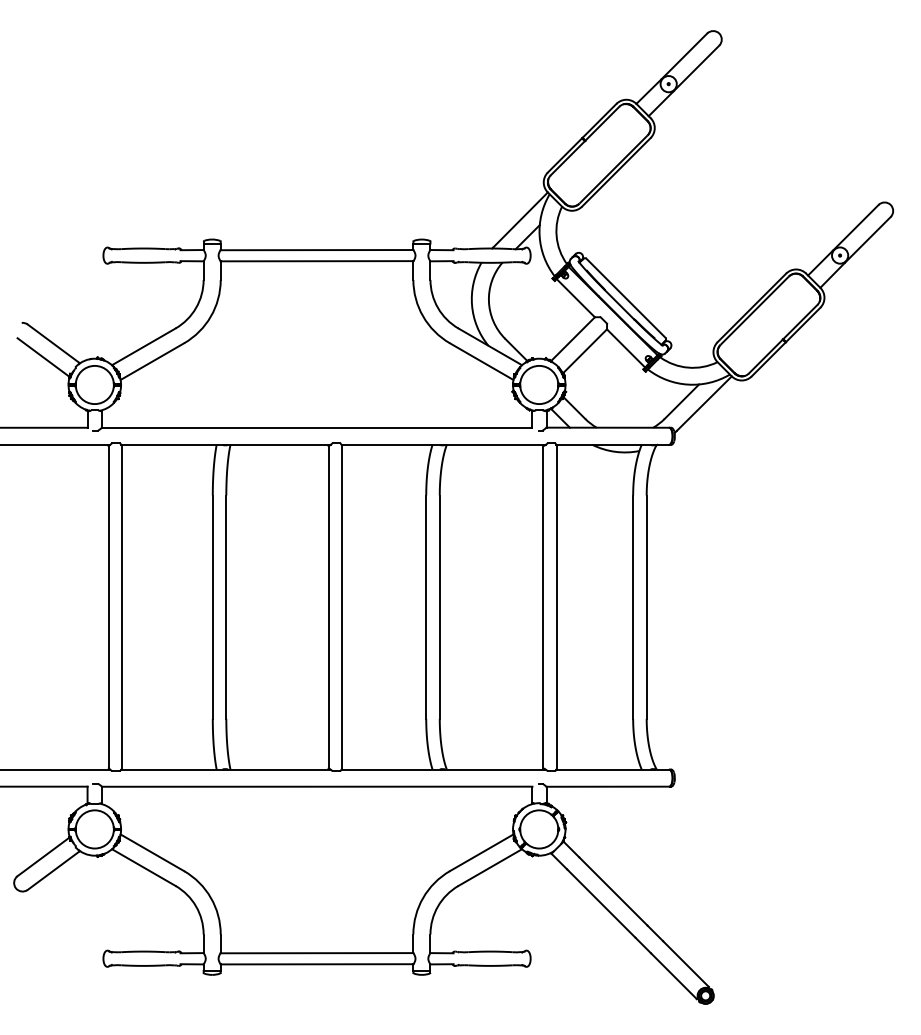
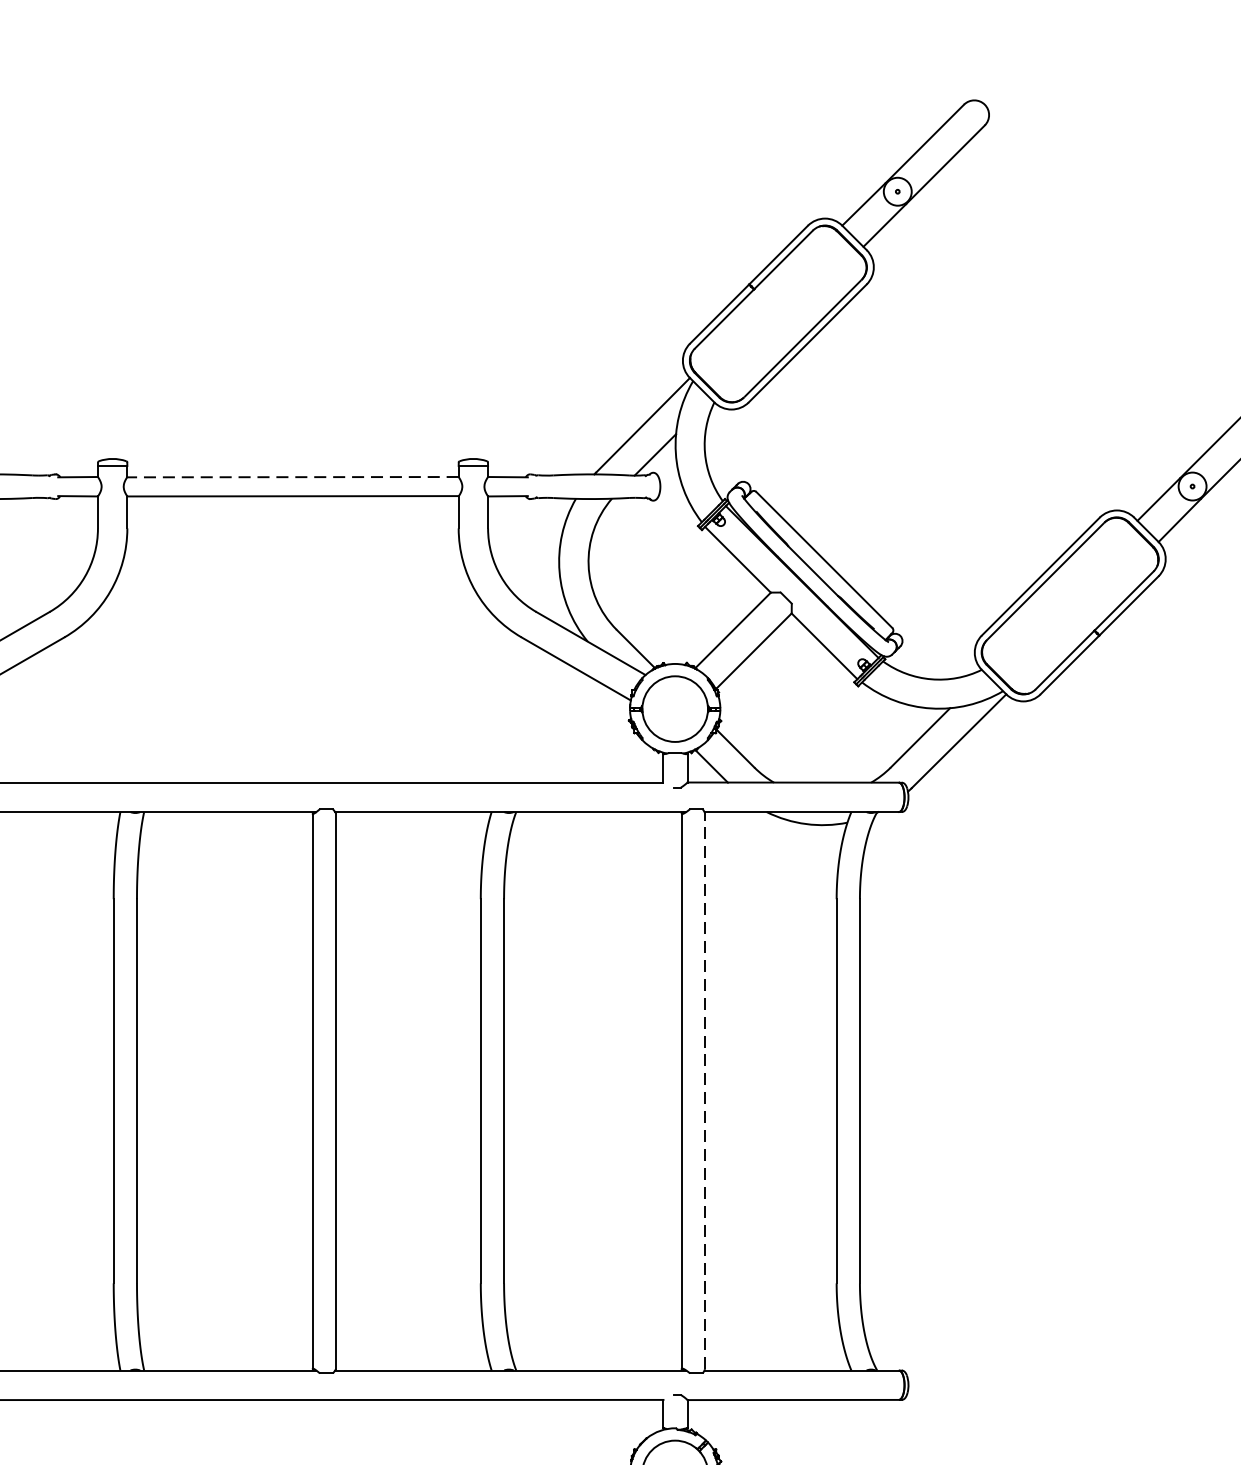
line: (316, 250) -> (292, 477), solid -> dashed
line: (556, 607) -> (704, 1091), solid -> dashed

